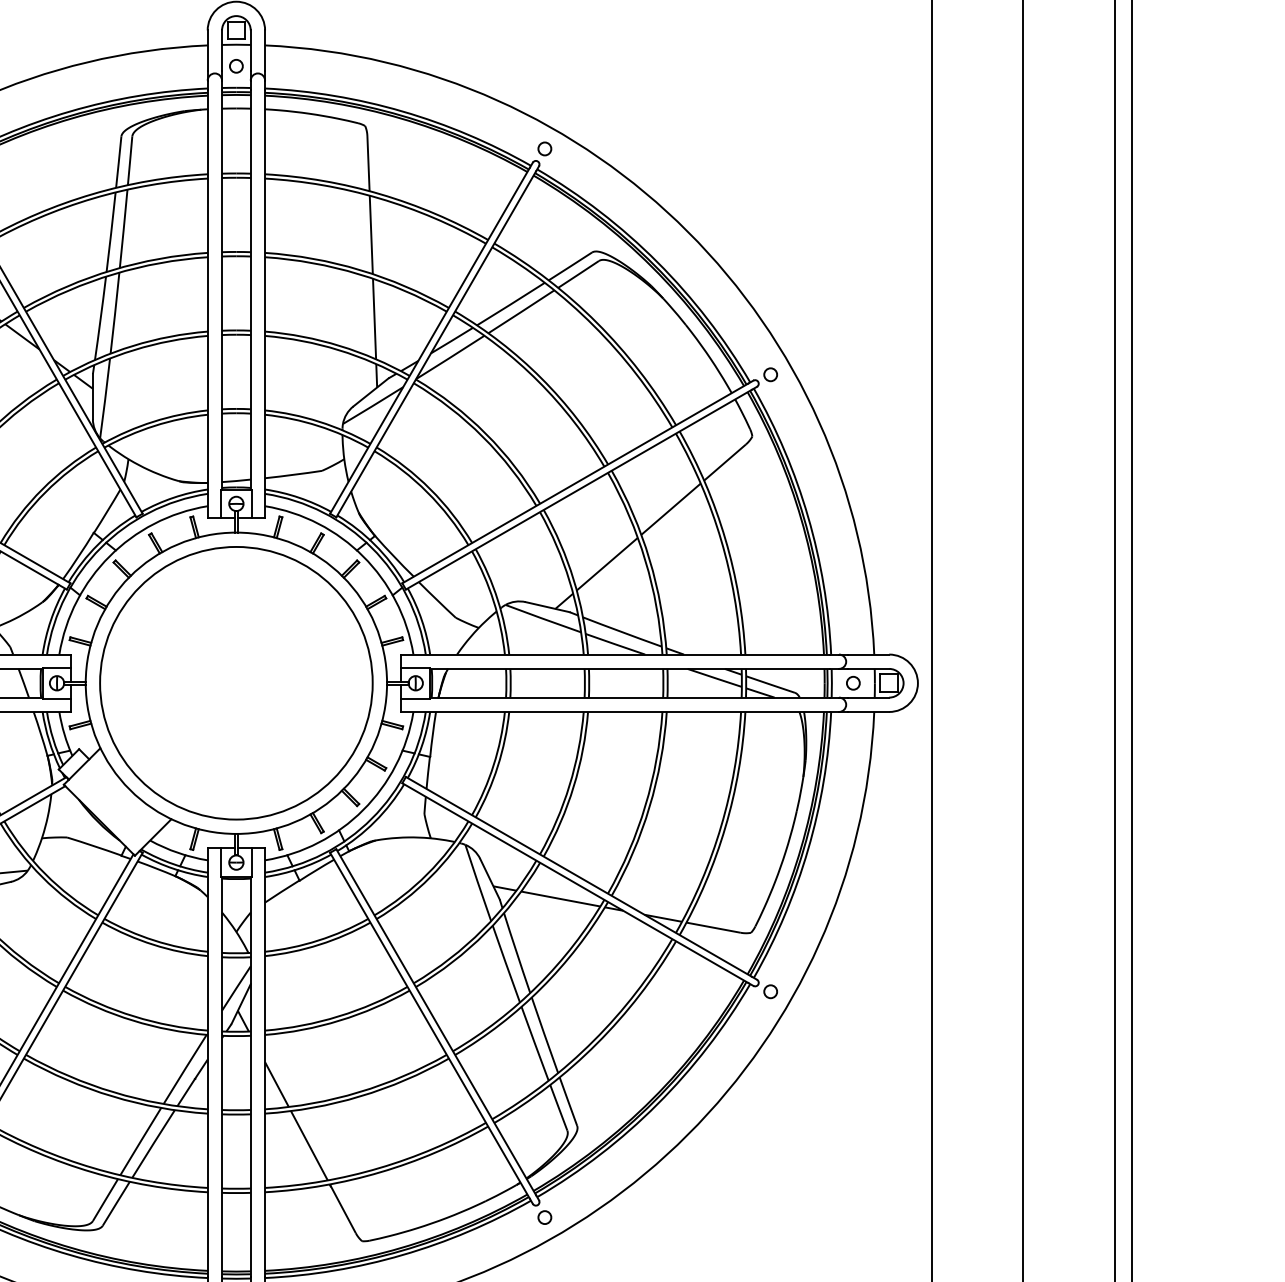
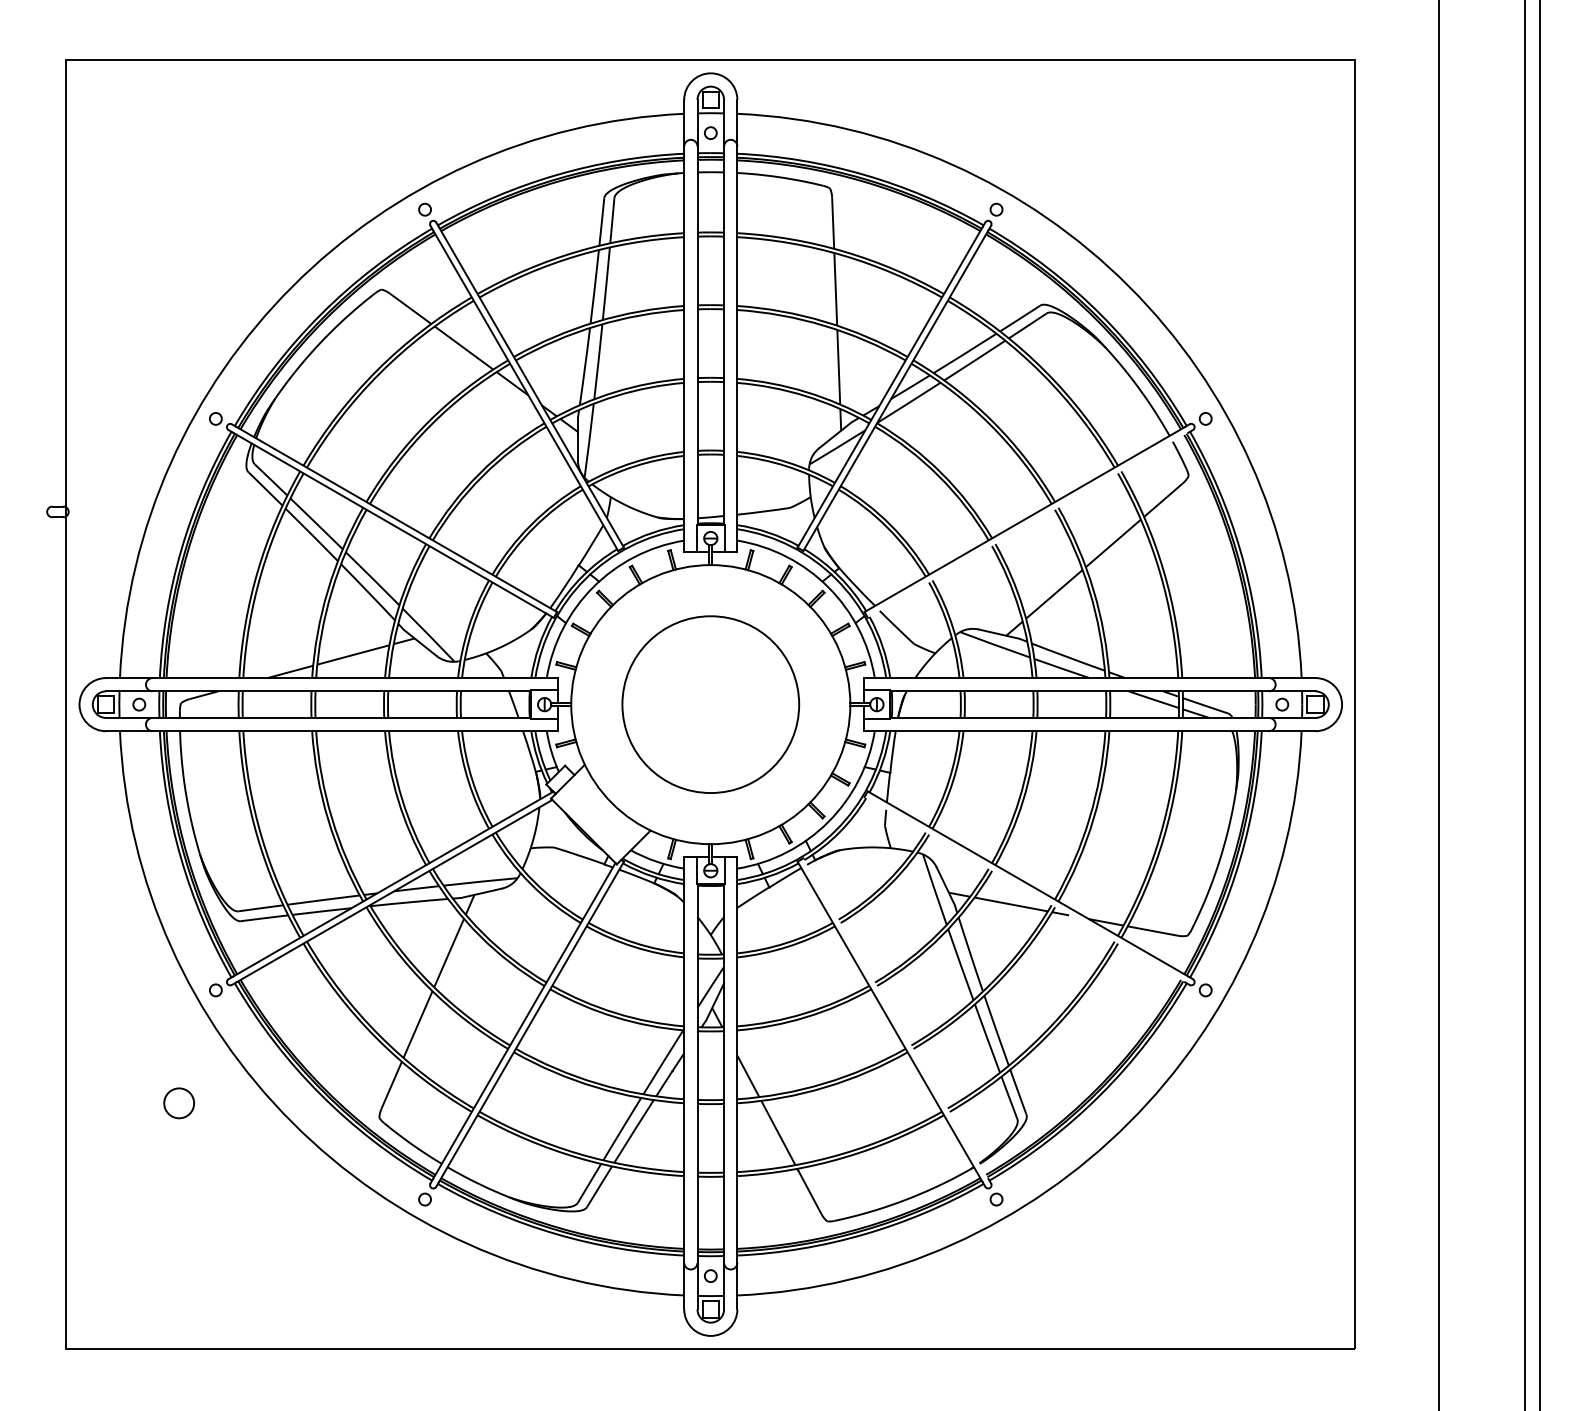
line: (578, 488) -> (1027, 524), removed
circle: (236, 683) -> (710, 704), size x0.7
line: (575, 882) -> (1024, 889), removed
line: (435, 1022) -> (895, 1018), removed

